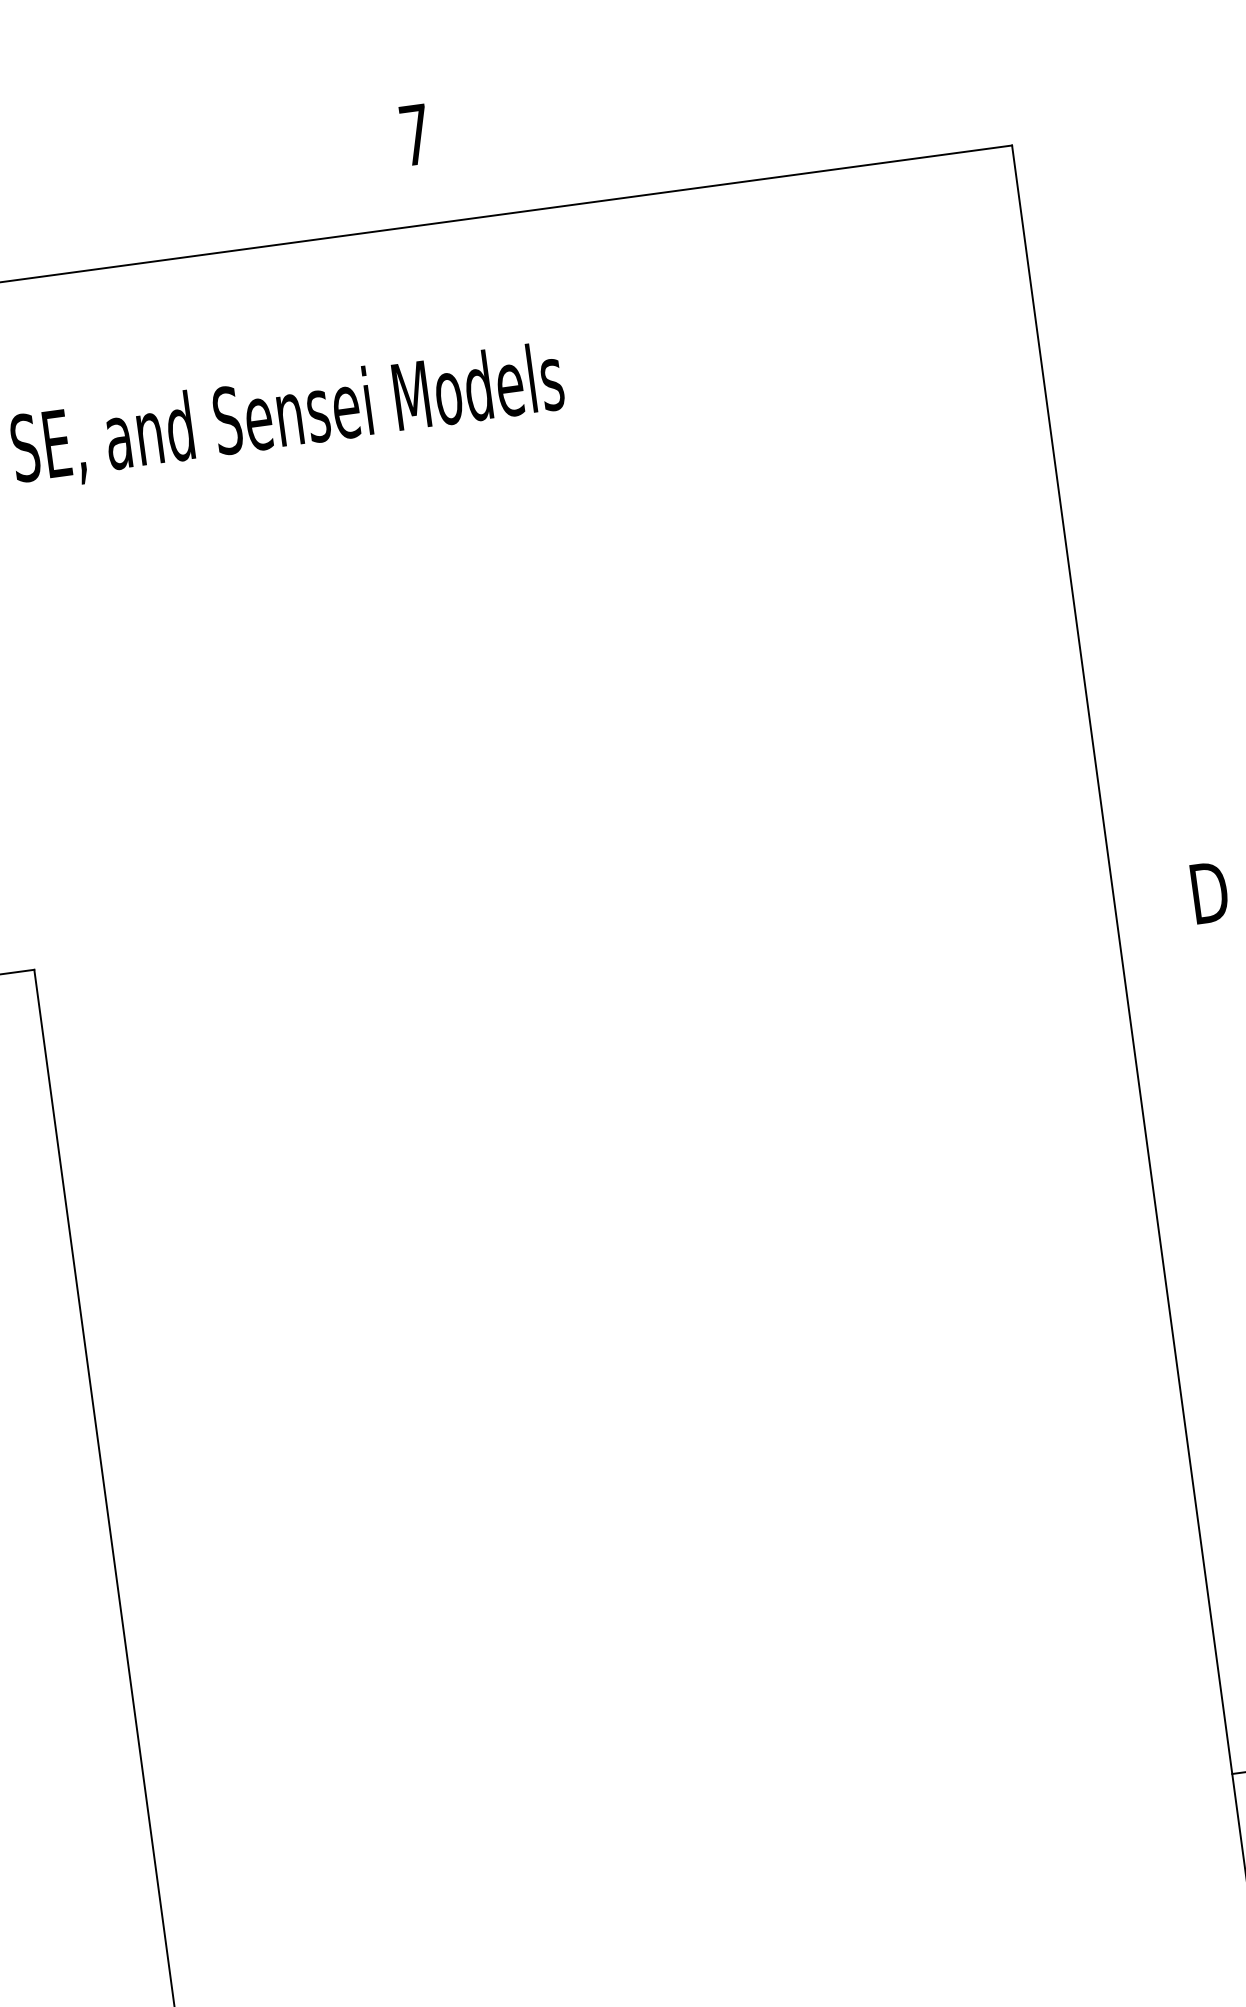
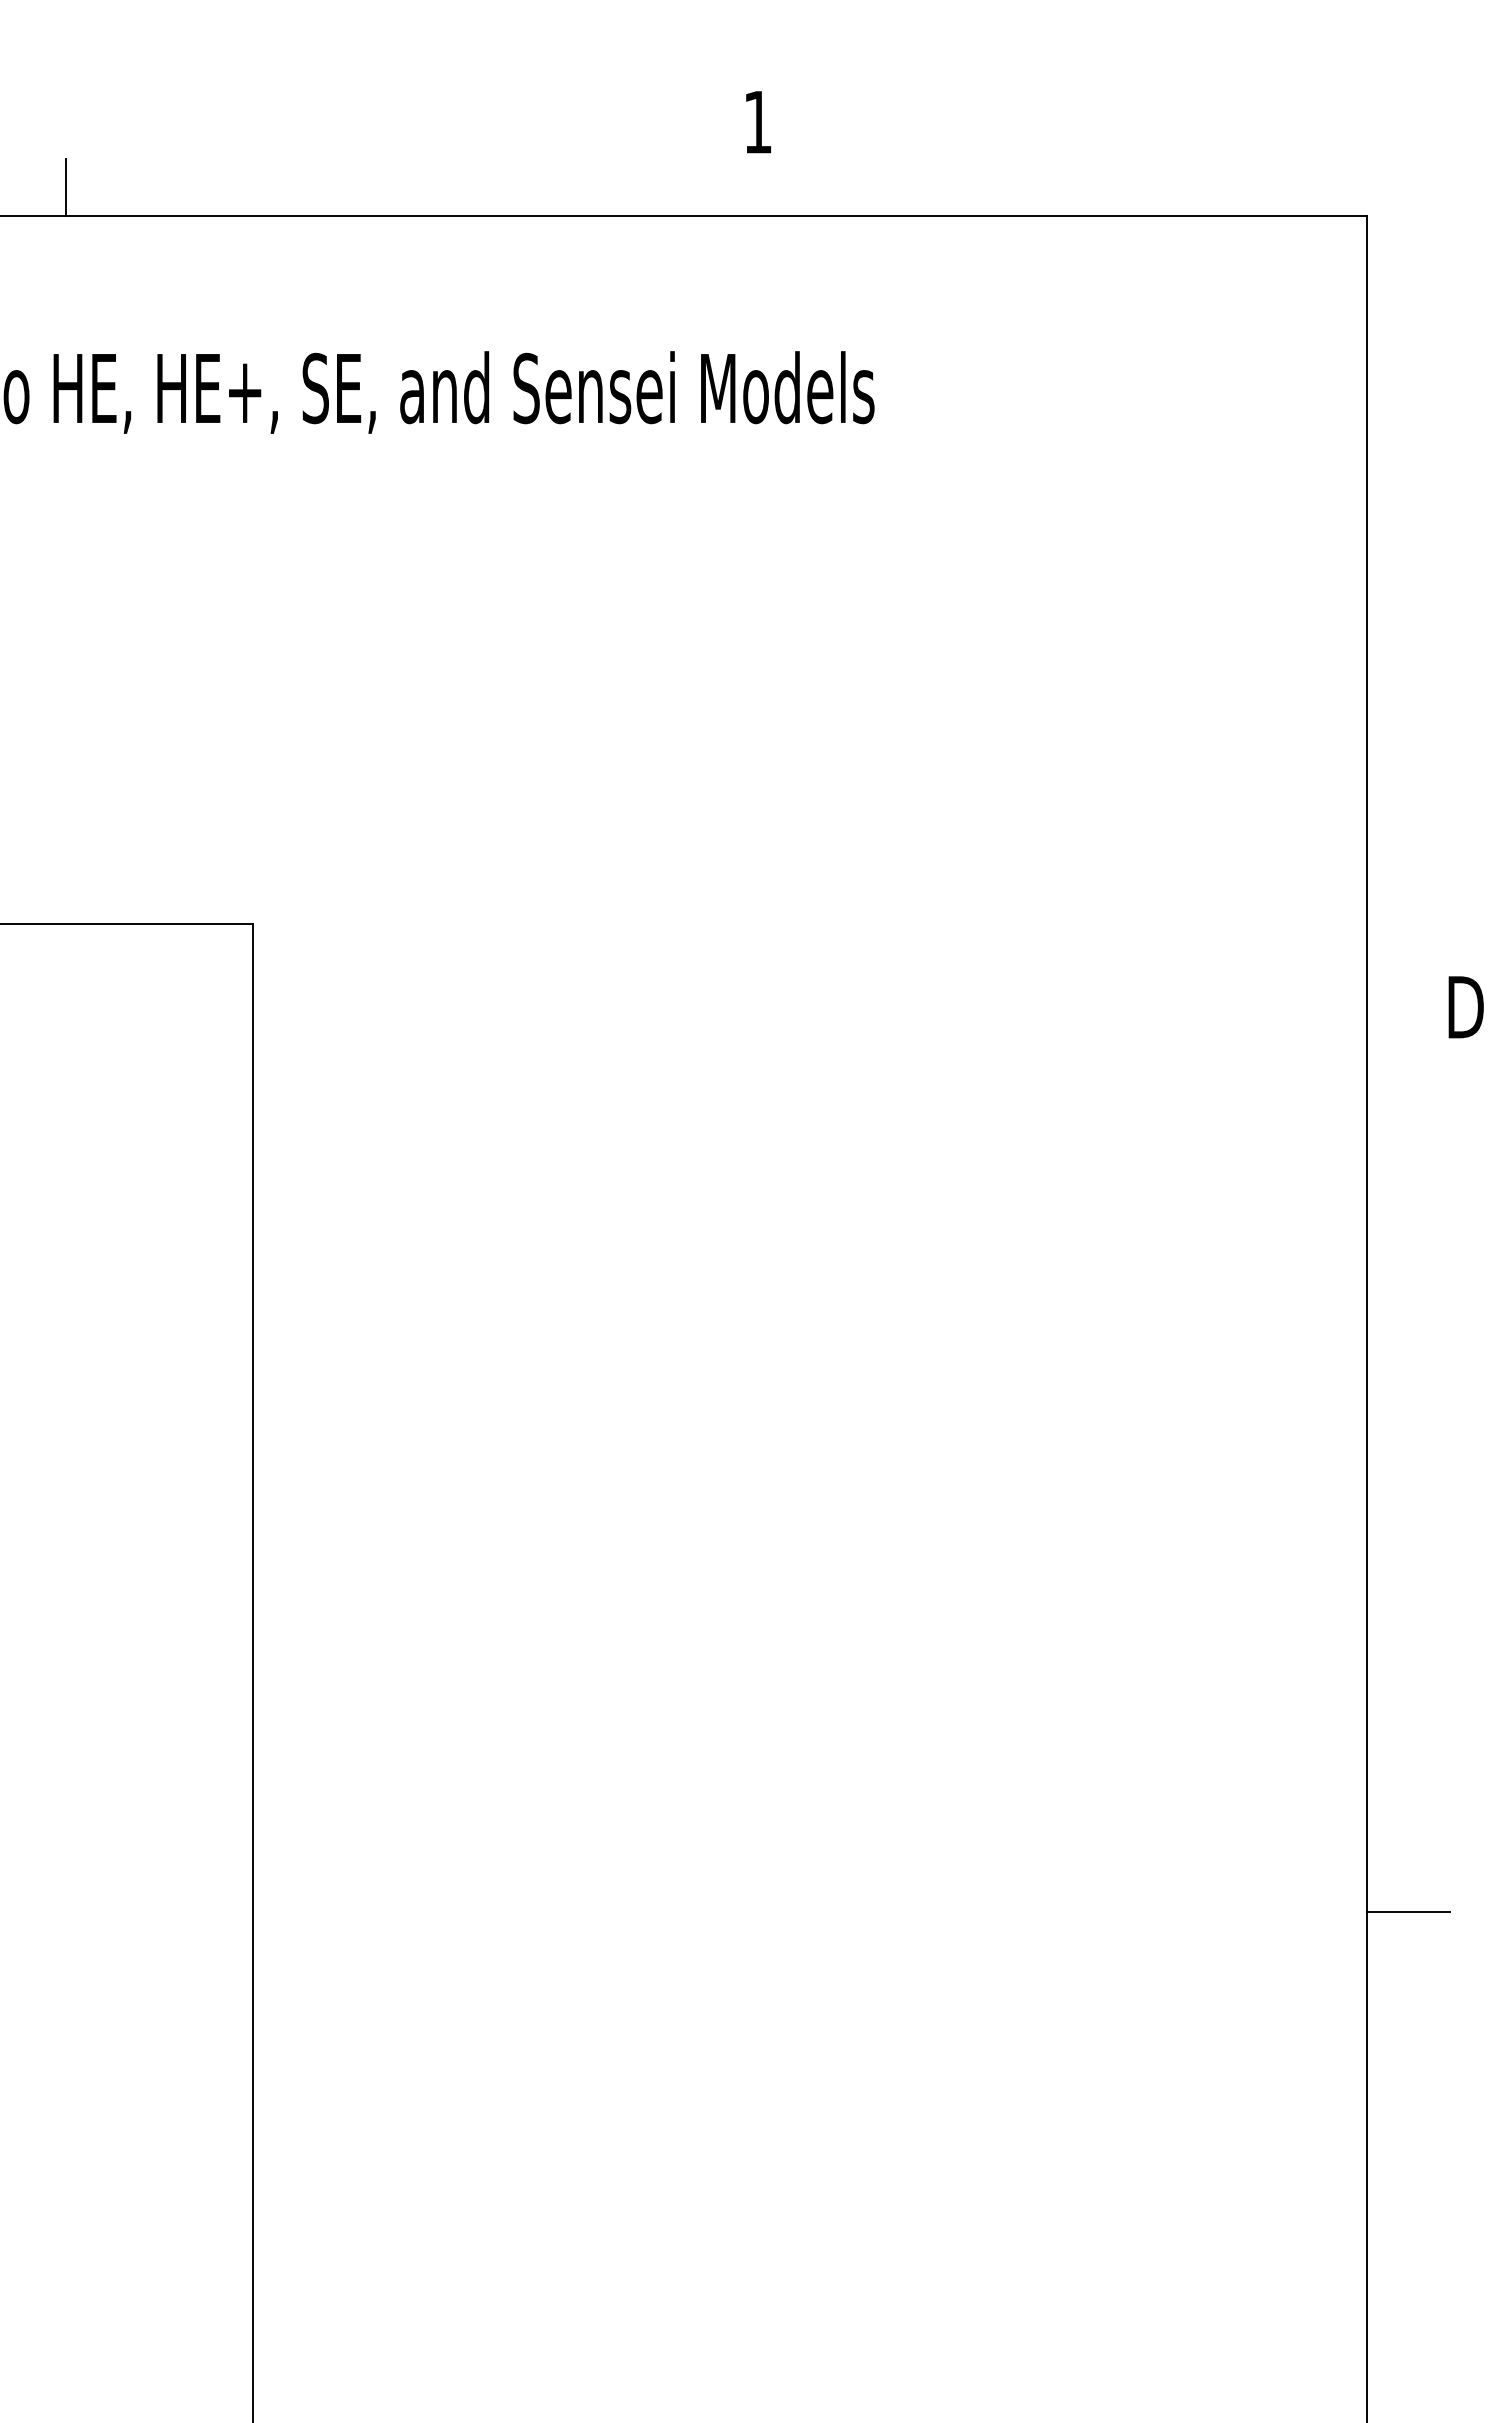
text: (414, 135) -> (757, 122), 7 -> 1

